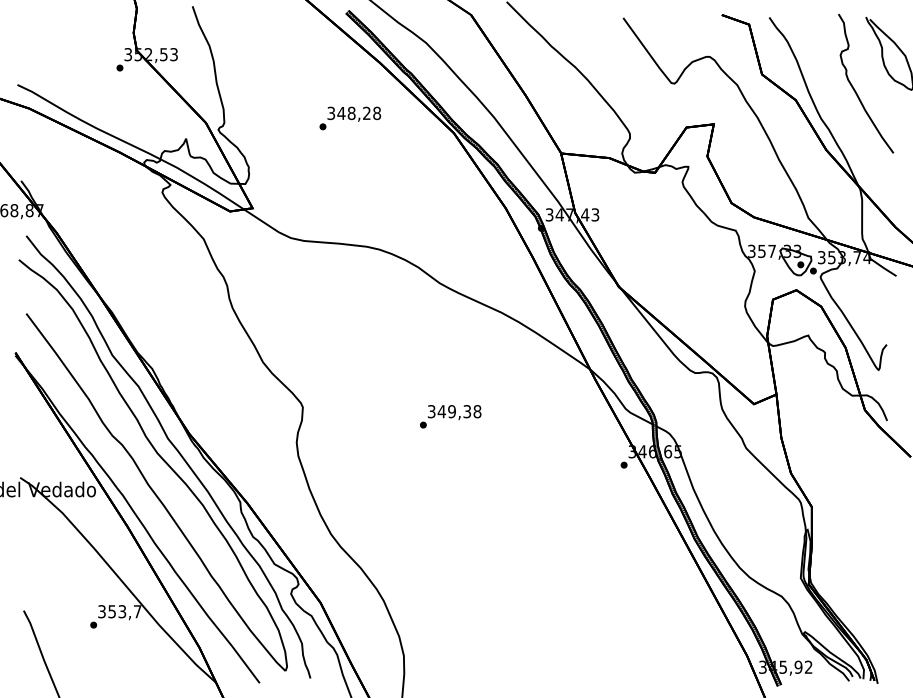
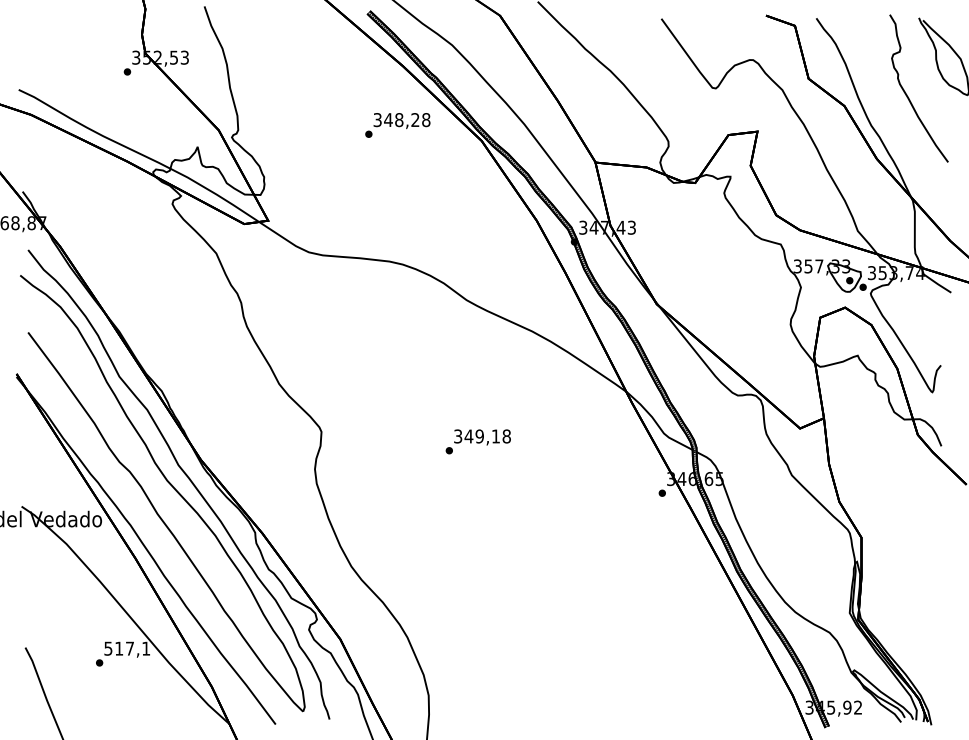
text: (349, 118) -> (397, 125), moved
text: (466, 411) -> (495, 436), 349,38 -> 349,18
text: (119, 611) -> (127, 648), 353,7 -> 517,1

